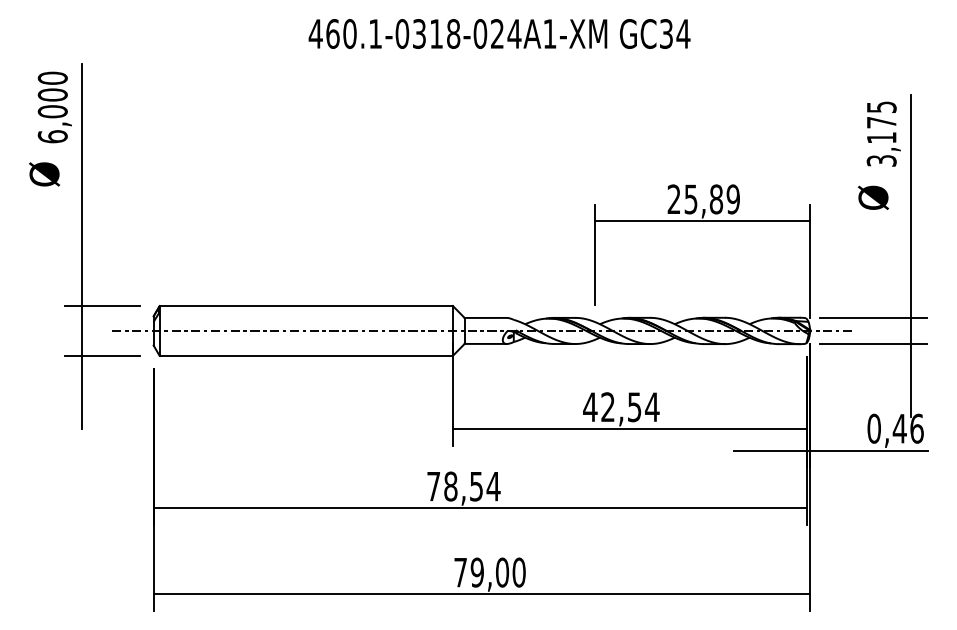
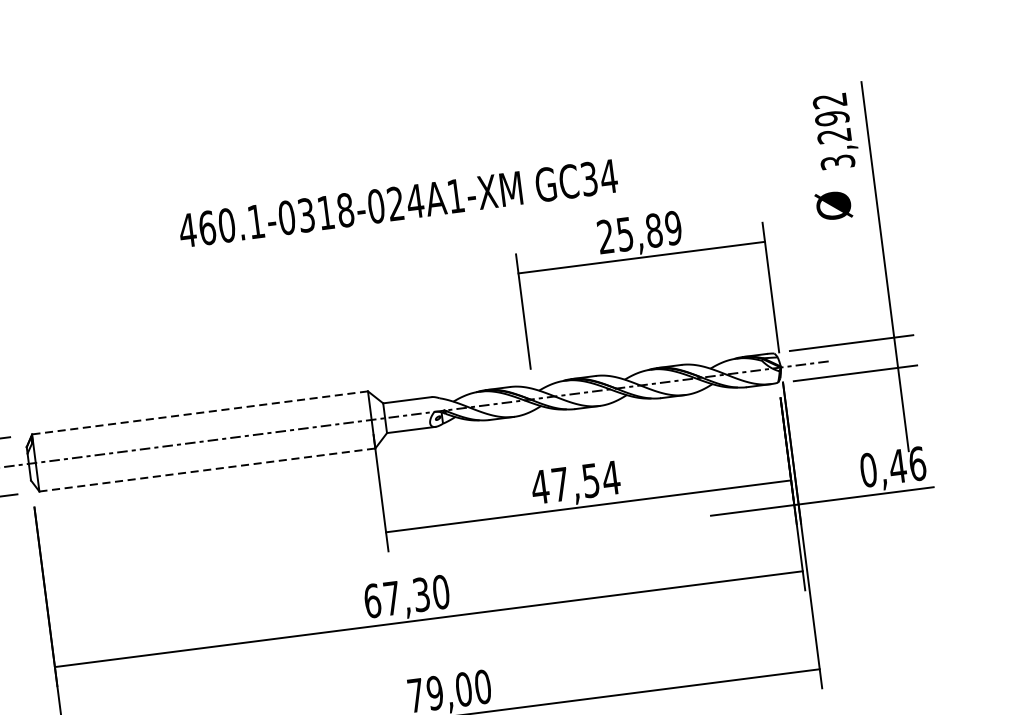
text: (499, 33) -> (398, 202), moved
text: (881, 122) -> (831, 118), 3,175 -> 3,292
line: (306, 306) -> (200, 413), solid -> dashed
line: (306, 355) -> (207, 469), solid -> dashed
text: (607, 406) -> (559, 483), 42,54 -> 47,54
text: (463, 486) -> (406, 596), 78,54 -> 67,30

